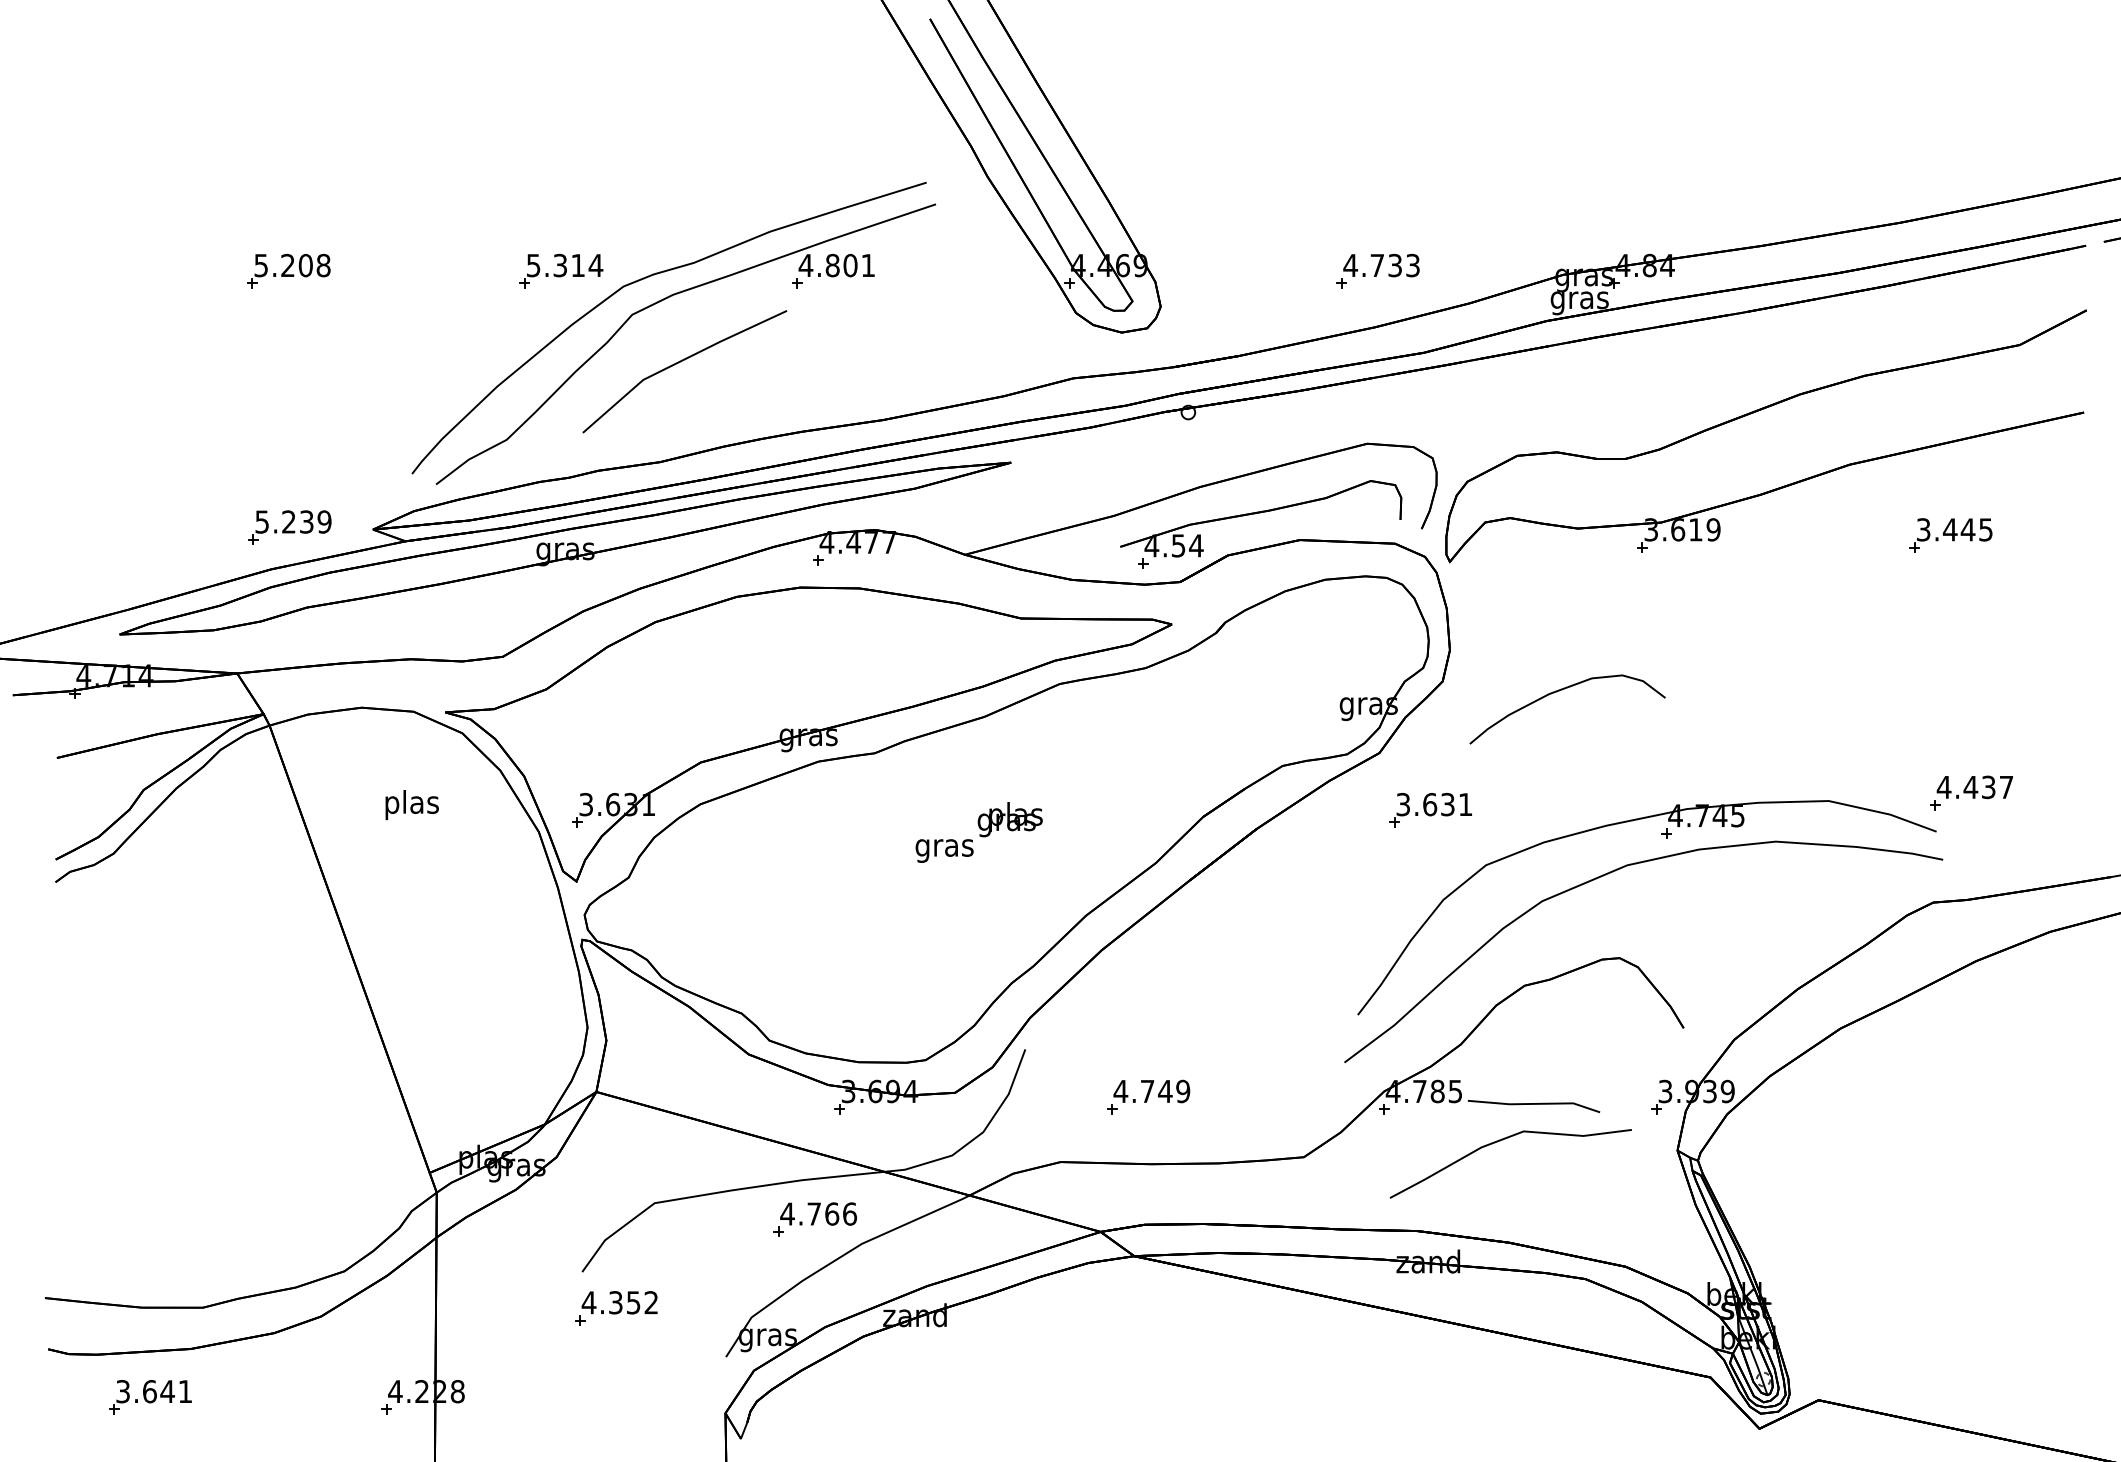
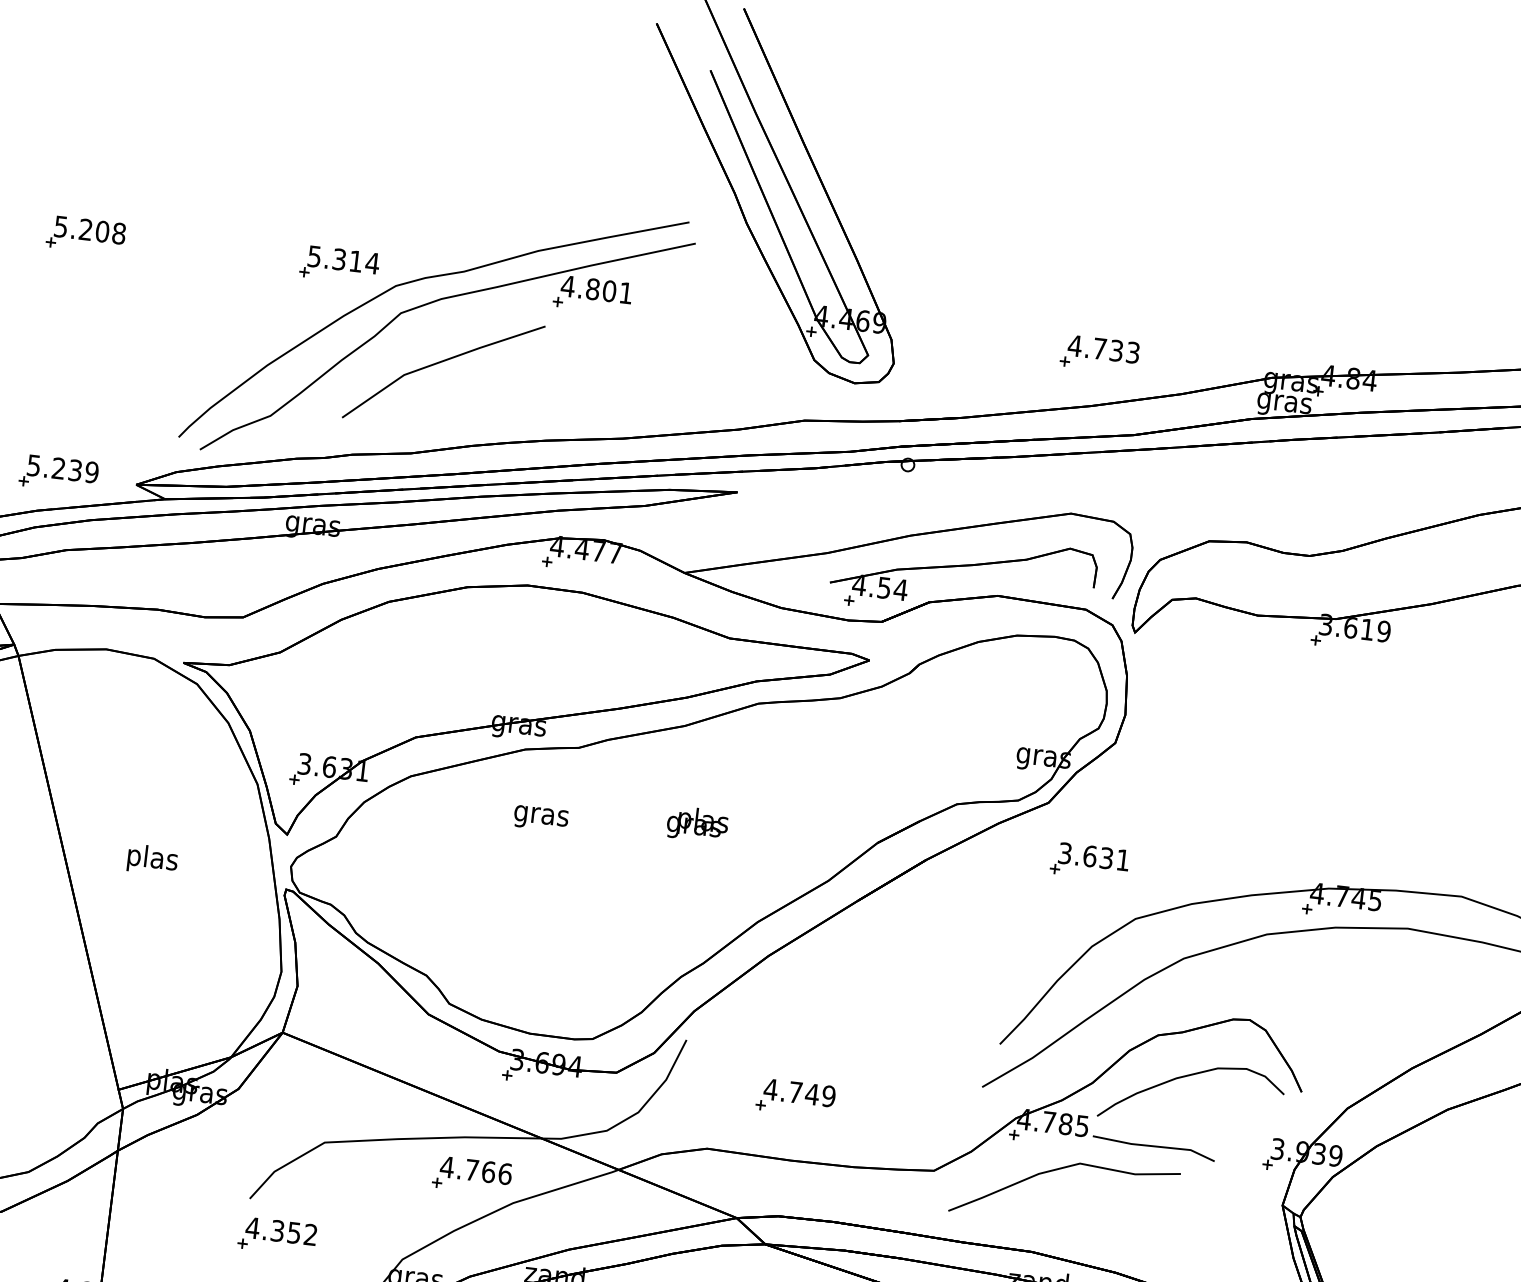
curve: (1562, 690) -> (1189, 1076), moved
text: (411, 805) -> (152, 860), moved
text: (944, 850) -> (541, 818), moved
curve: (1503, 1140) -> (1060, 1169), moved

